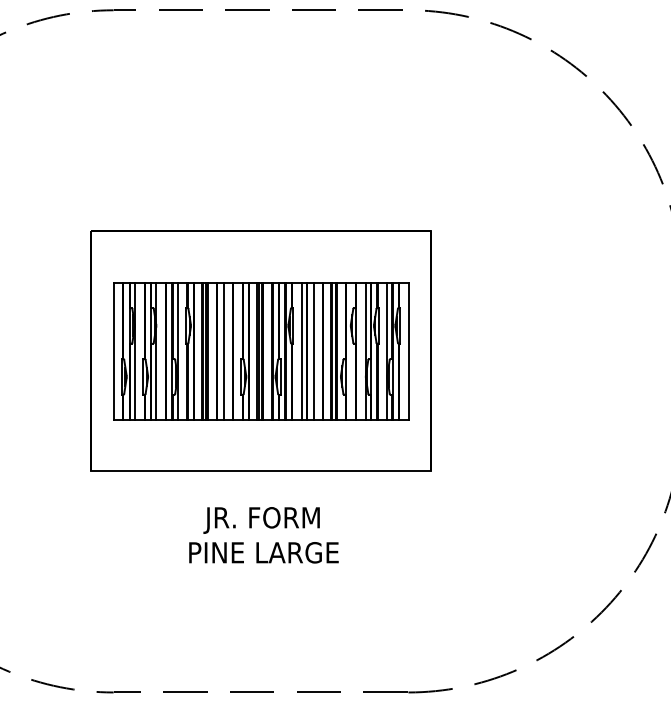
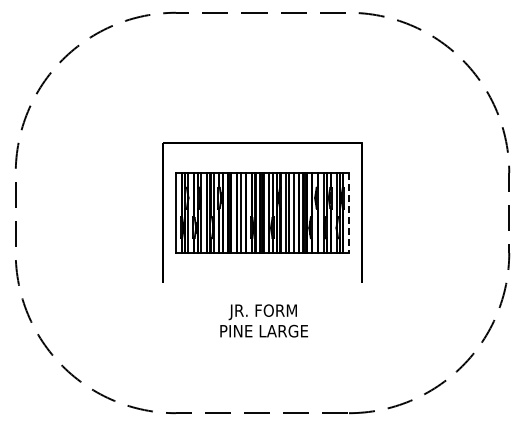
line: (409, 352) -> (349, 213), solid -> dashed
line: (261, 471) -> (262, 283), removed

